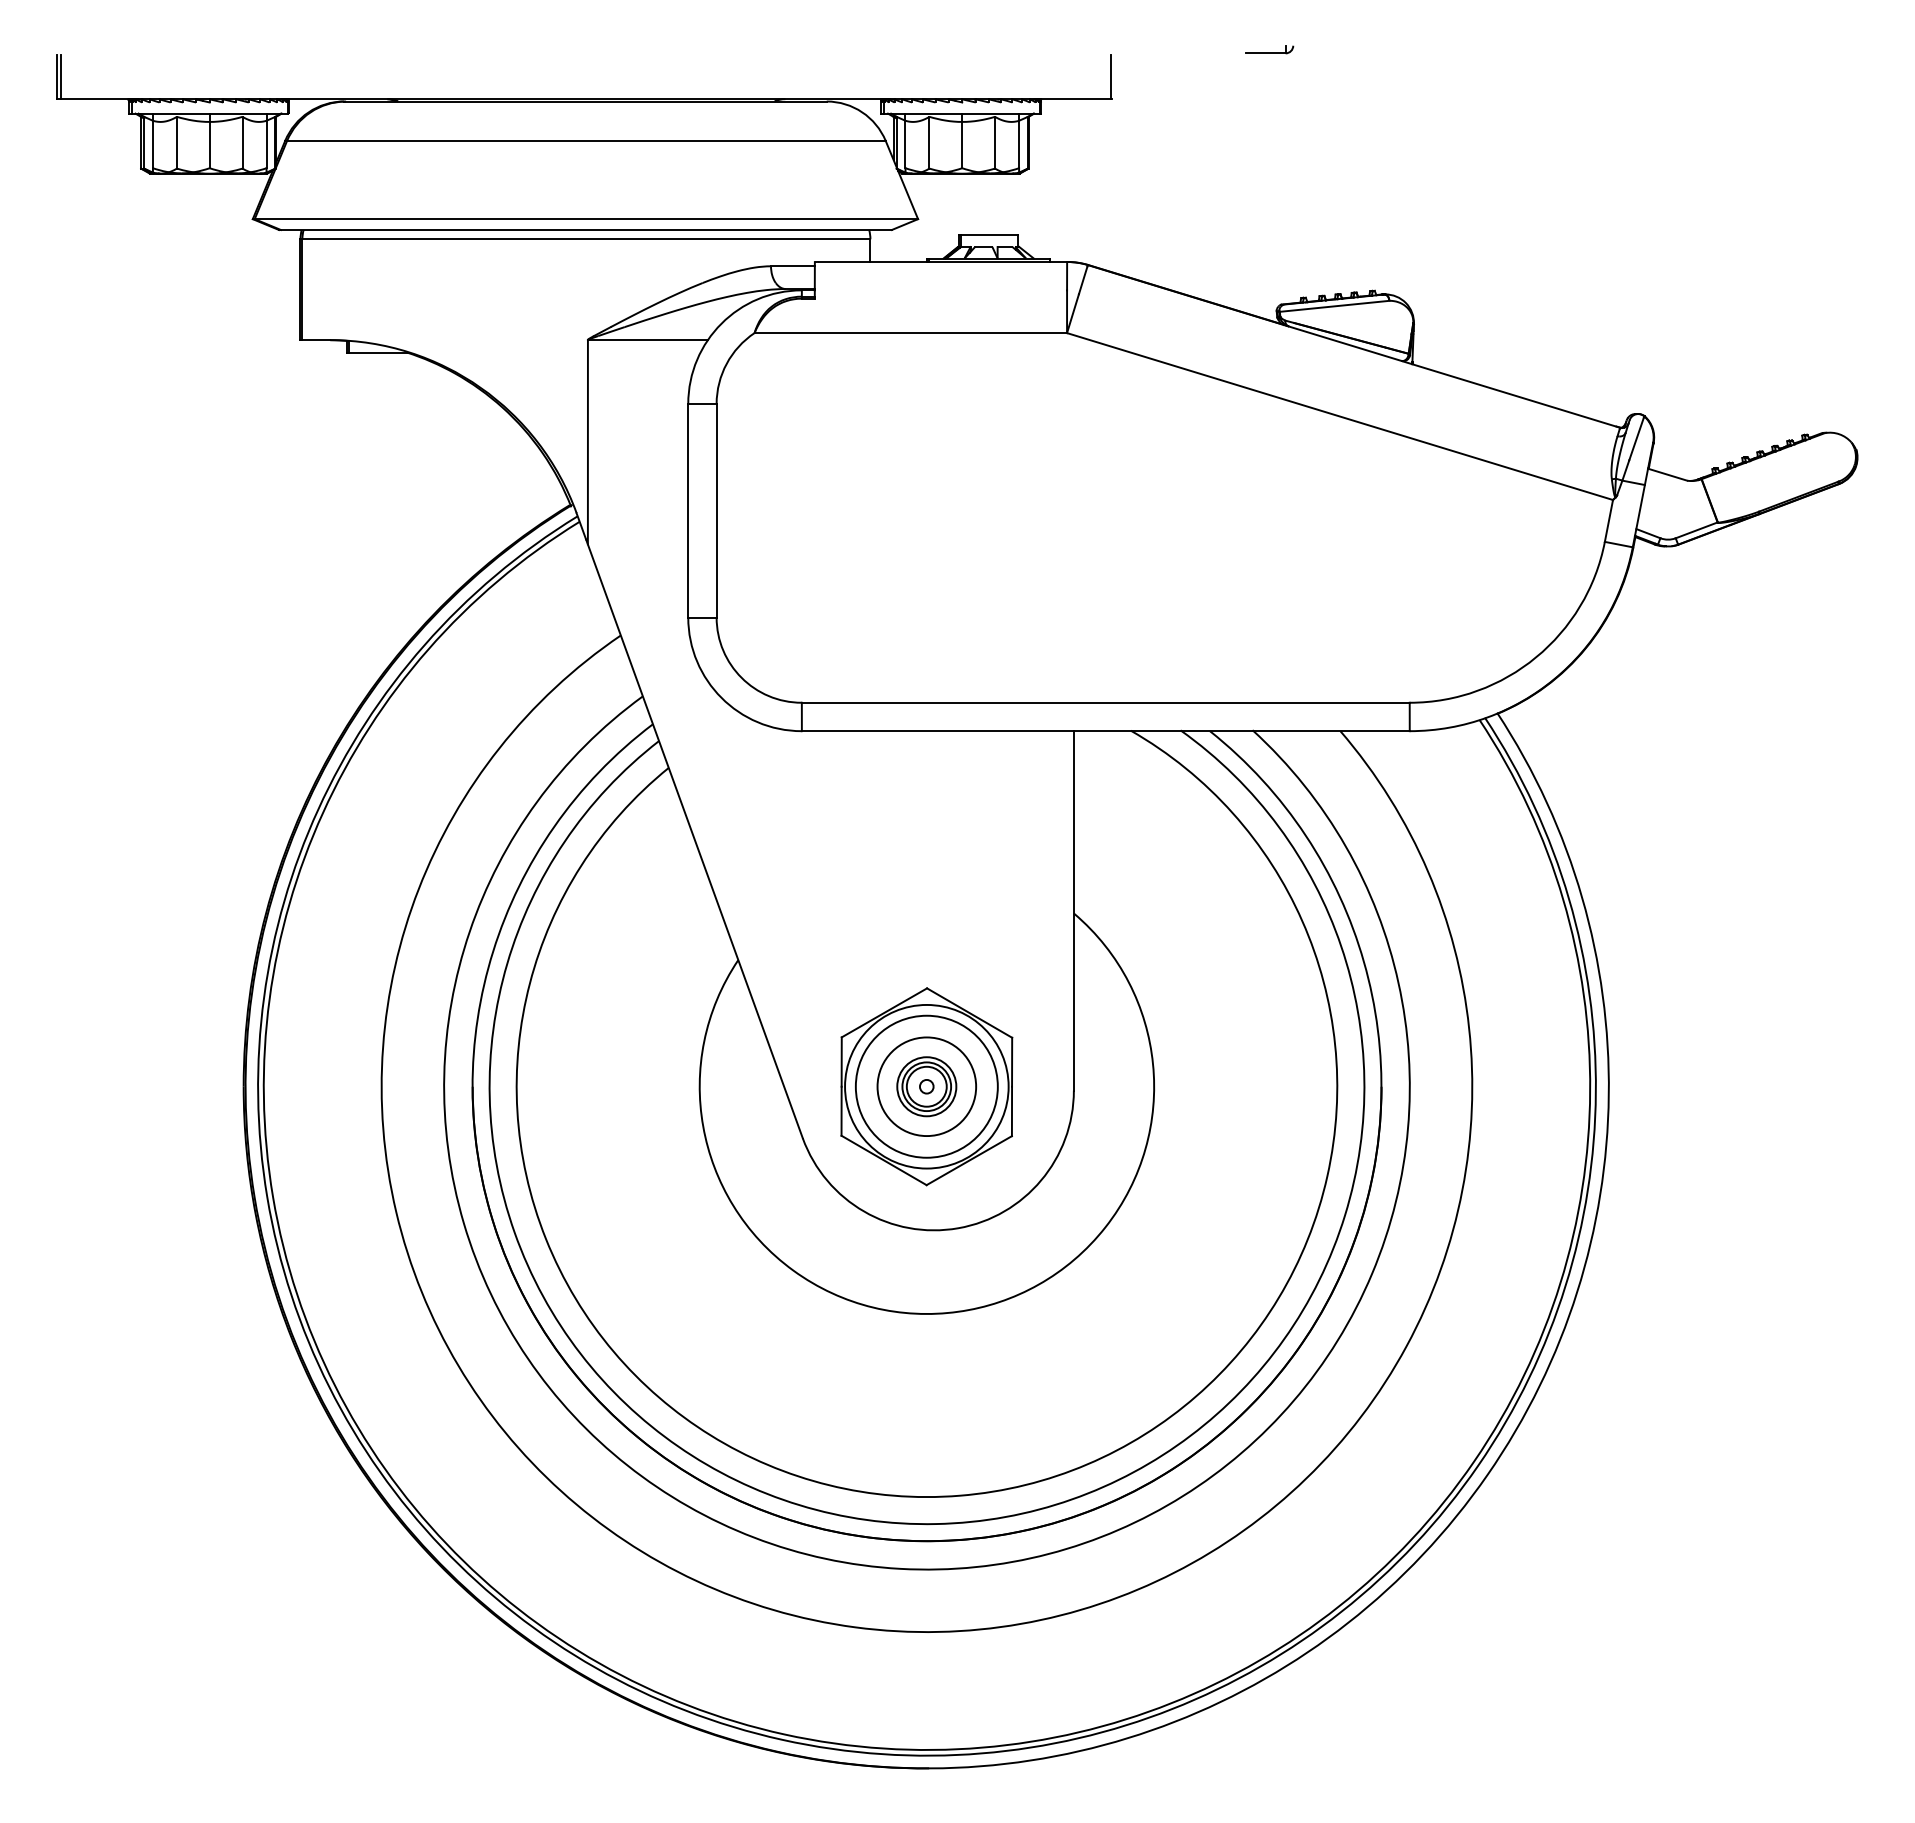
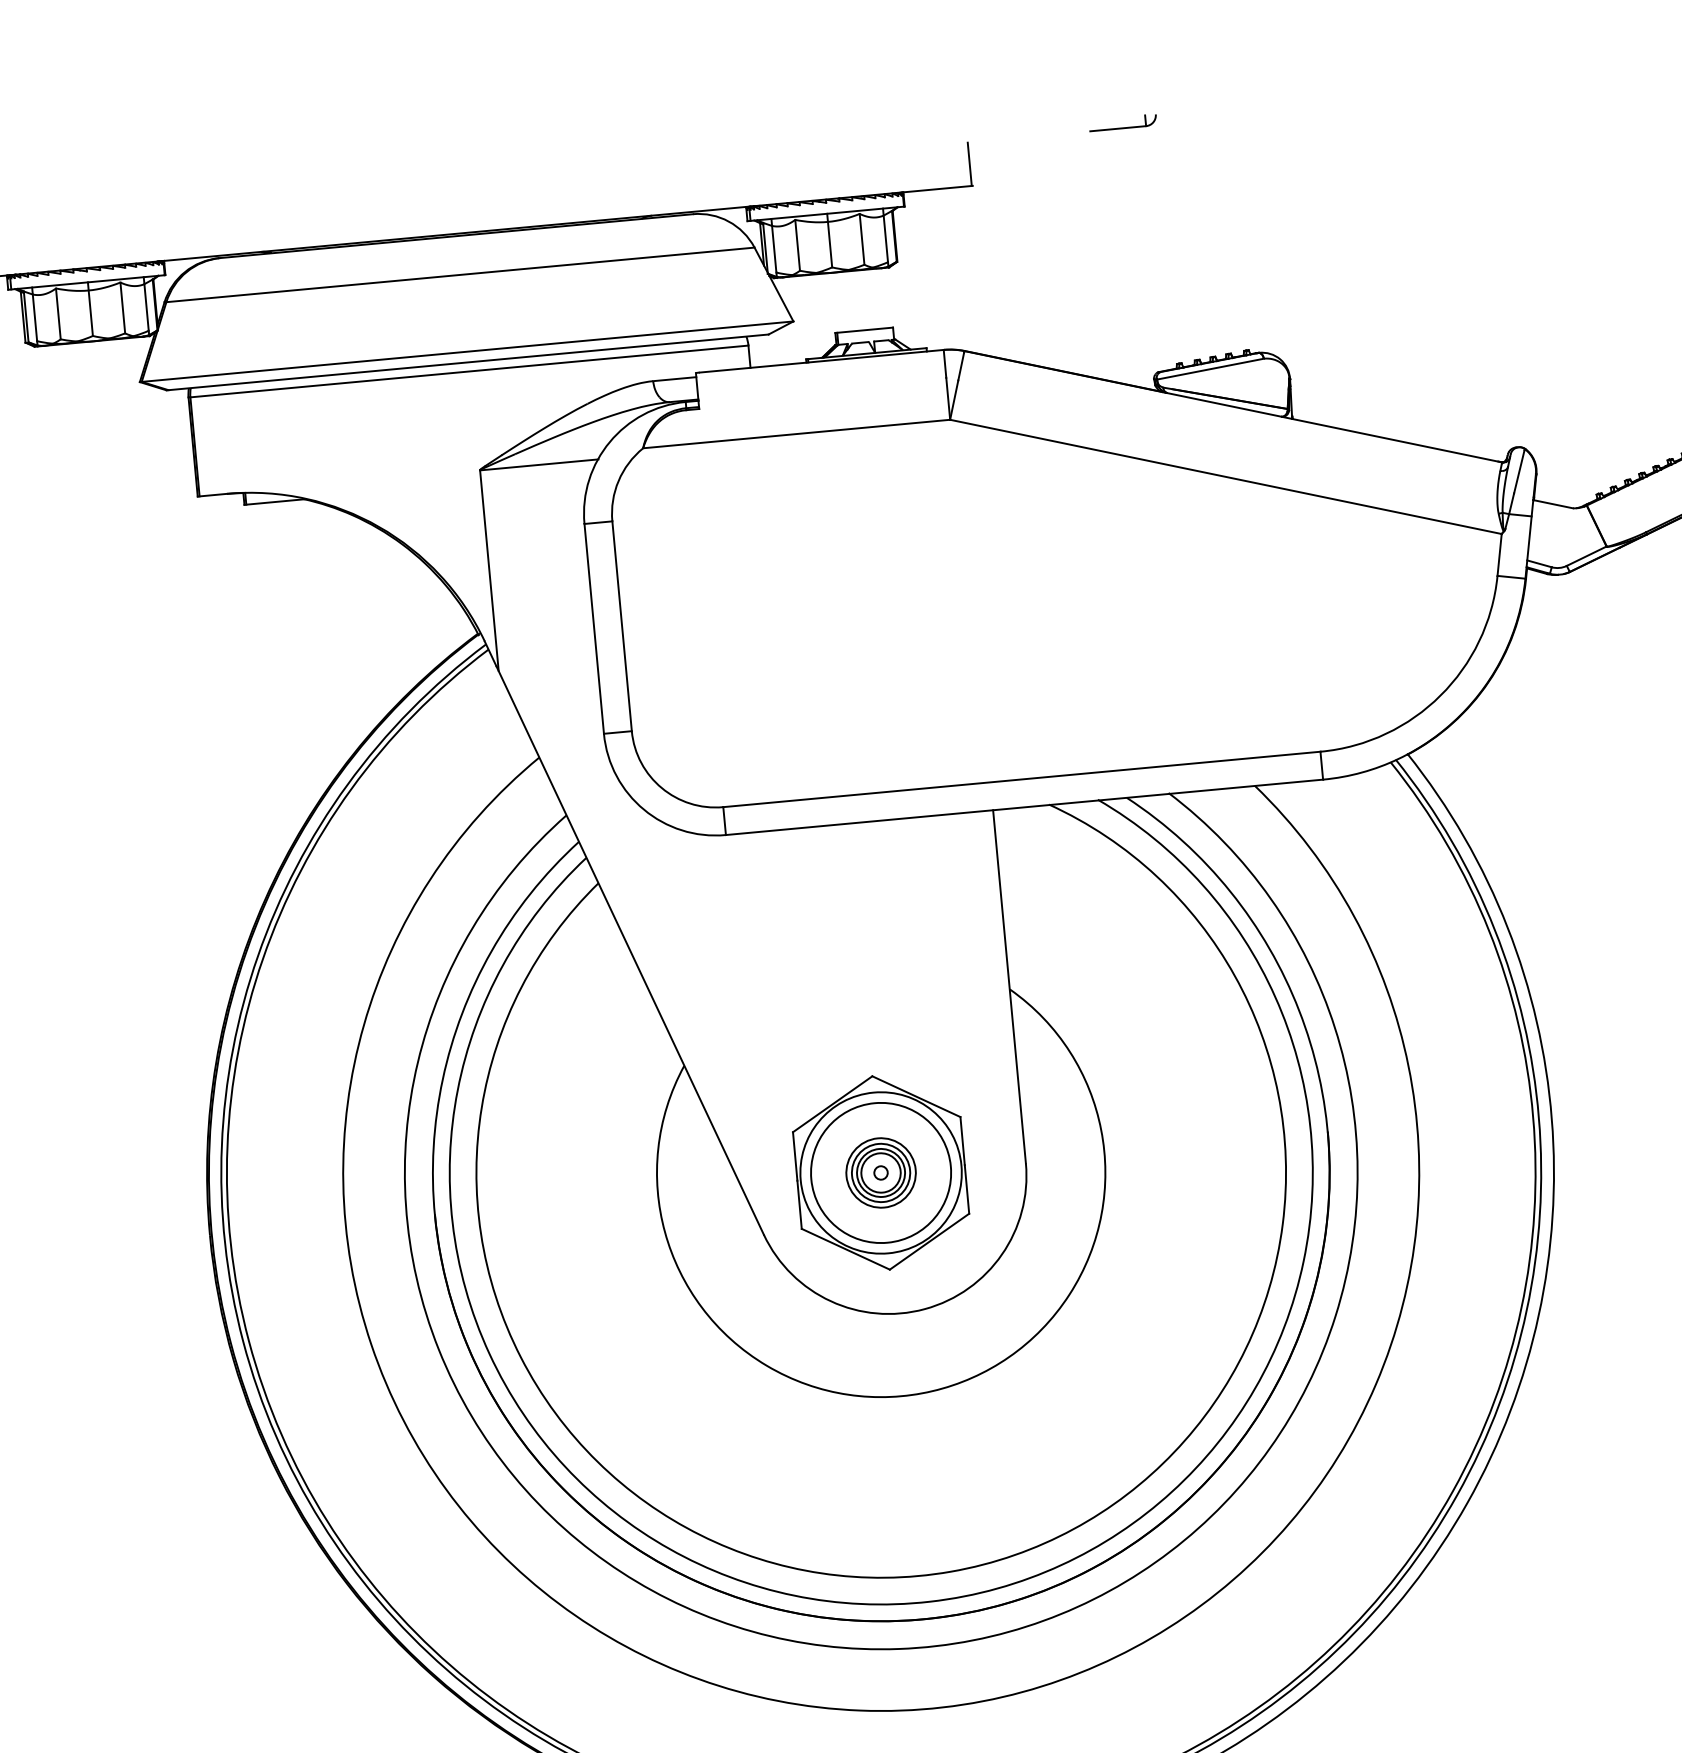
part: (1269, 49) -> (1123, 122), size x1.43
circle: (926, 1086) -> (880, 1172), size x0.71

